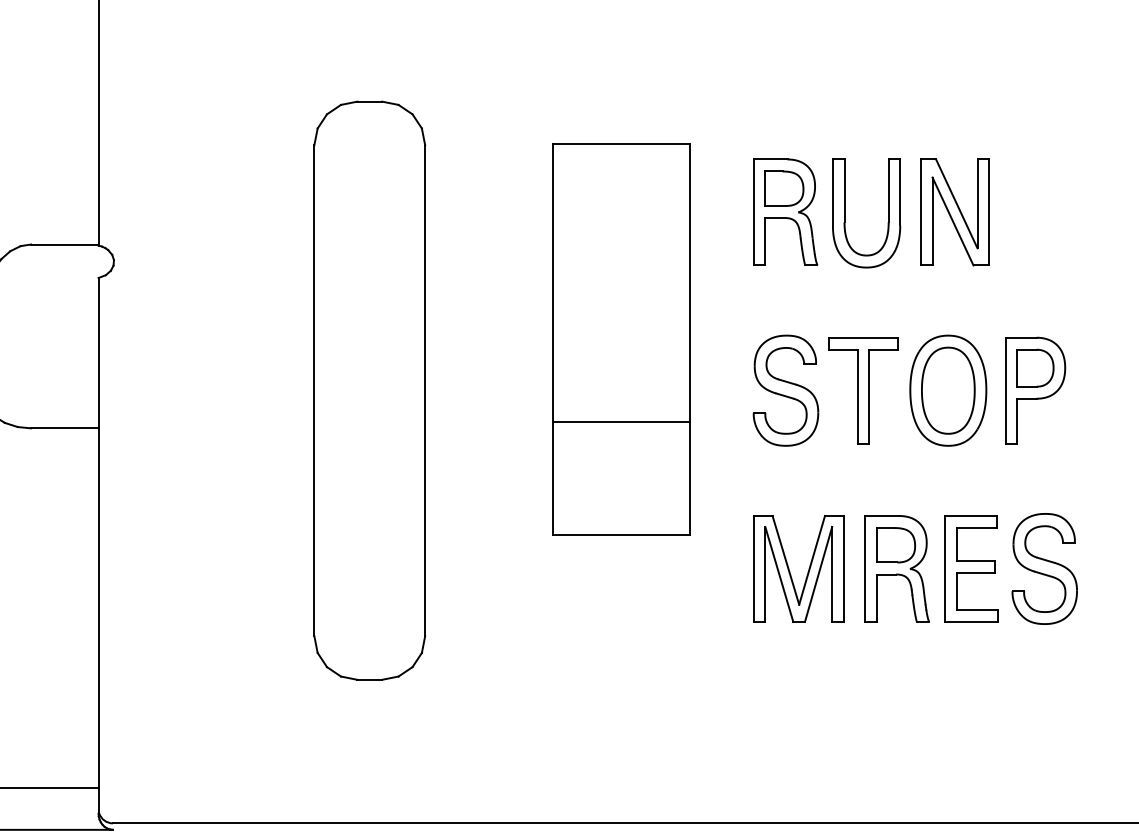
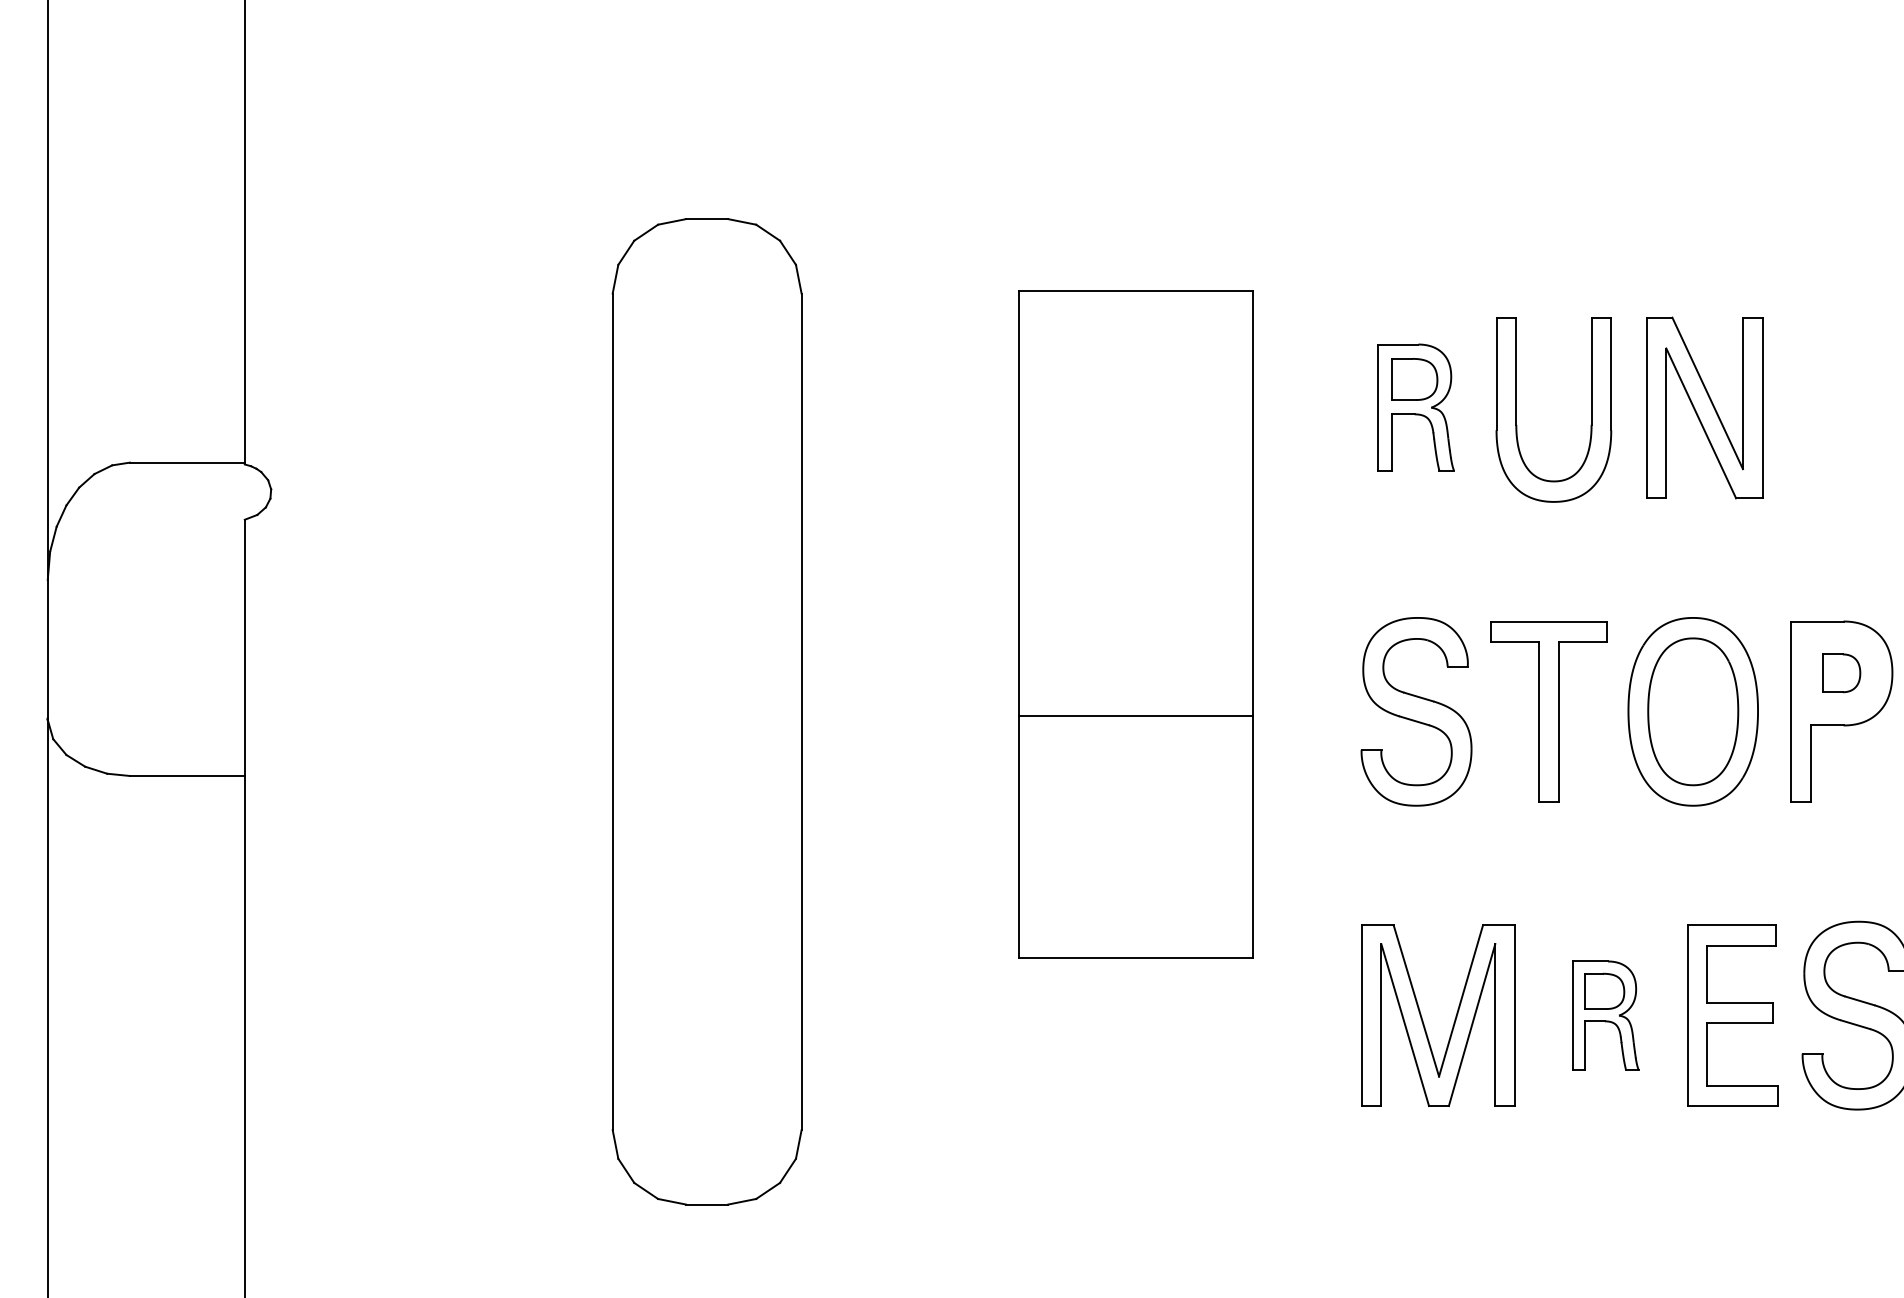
part: (785, 211) -> (1415, 406), size x0.7
part: (1035, 367) -> (1841, 672), size x0.6
line: (620, 422) -> (1134, 716), moved
part: (896, 568) -> (1604, 1014), size x0.6

